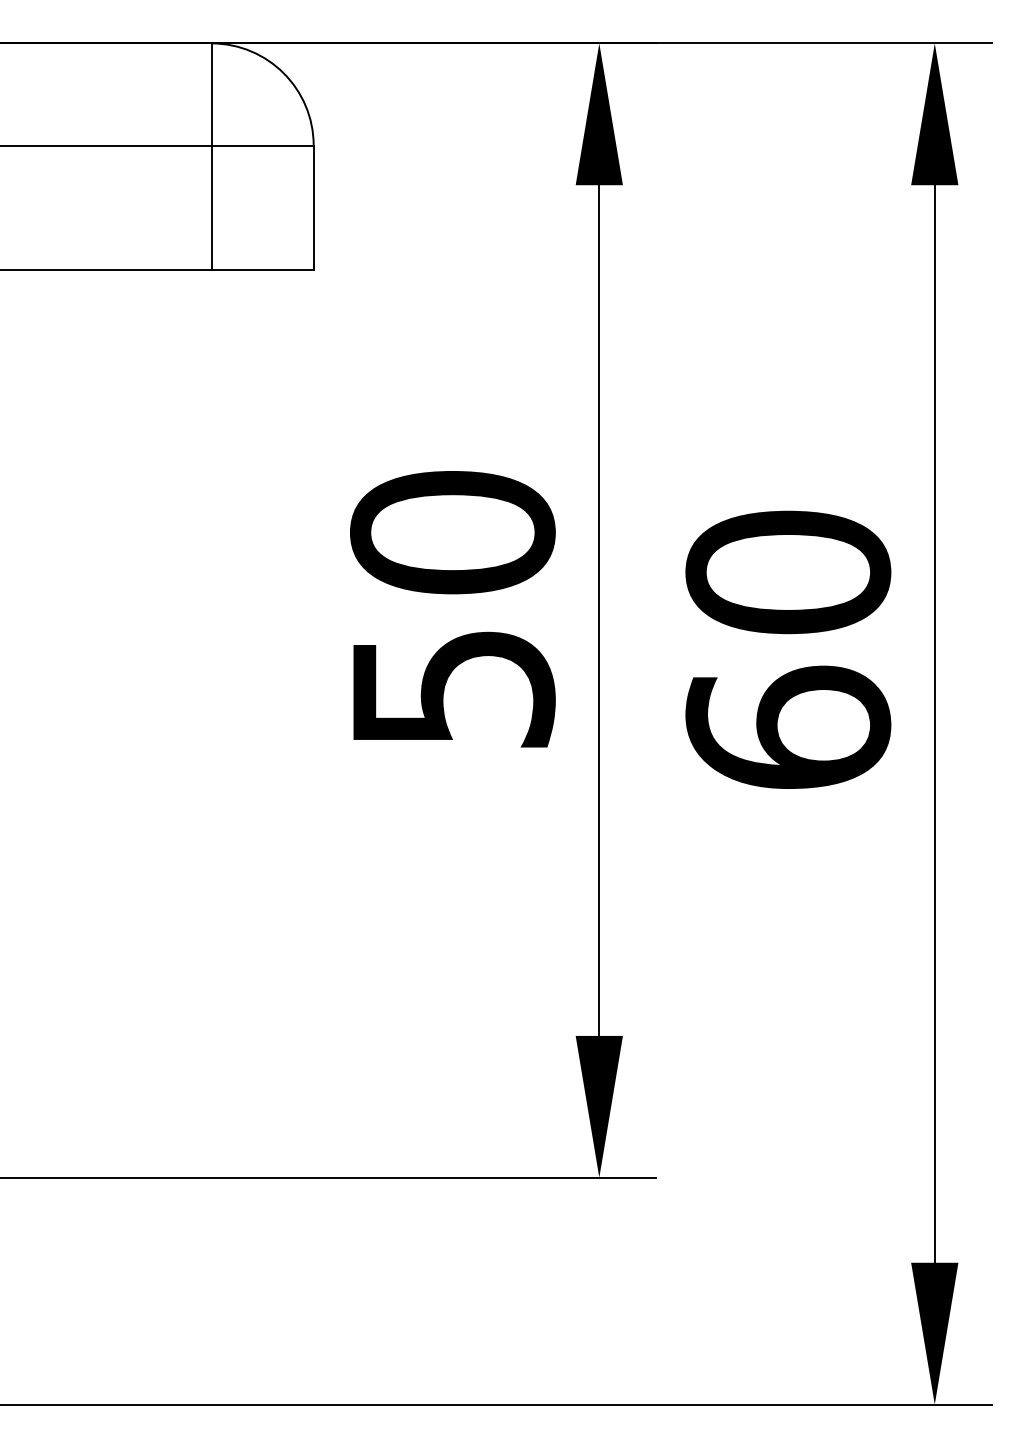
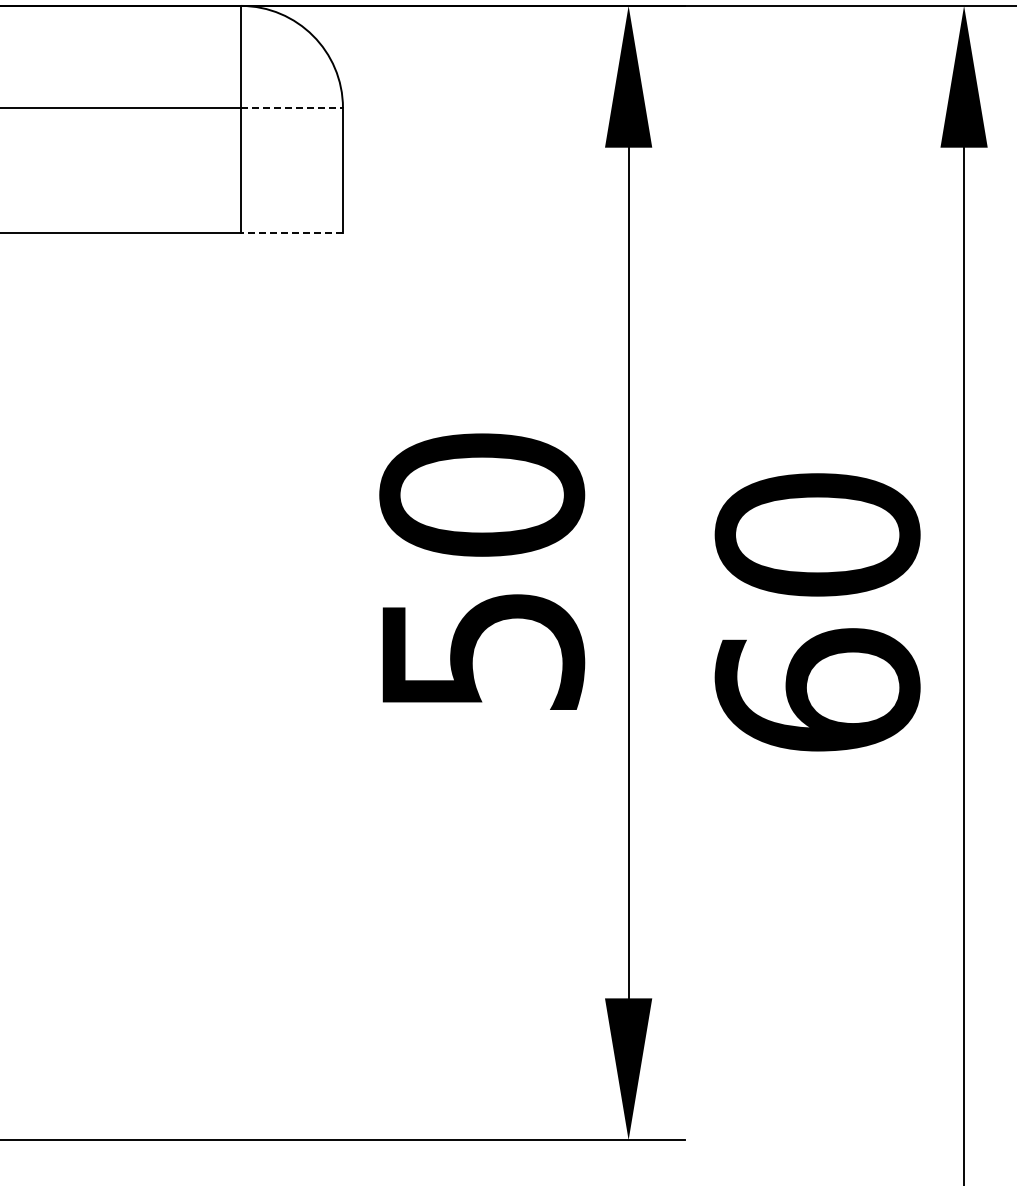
line: (263, 145) -> (292, 107), solid -> dashed
line: (262, 270) -> (291, 232), solid -> dashed

